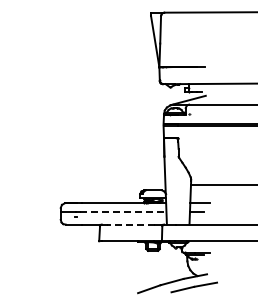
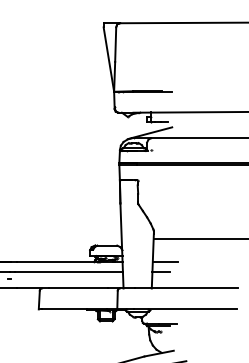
line: (123, 211) -> (69, 272), dashed -> solid
line: (130, 224) -> (77, 288), dashed -> solid

